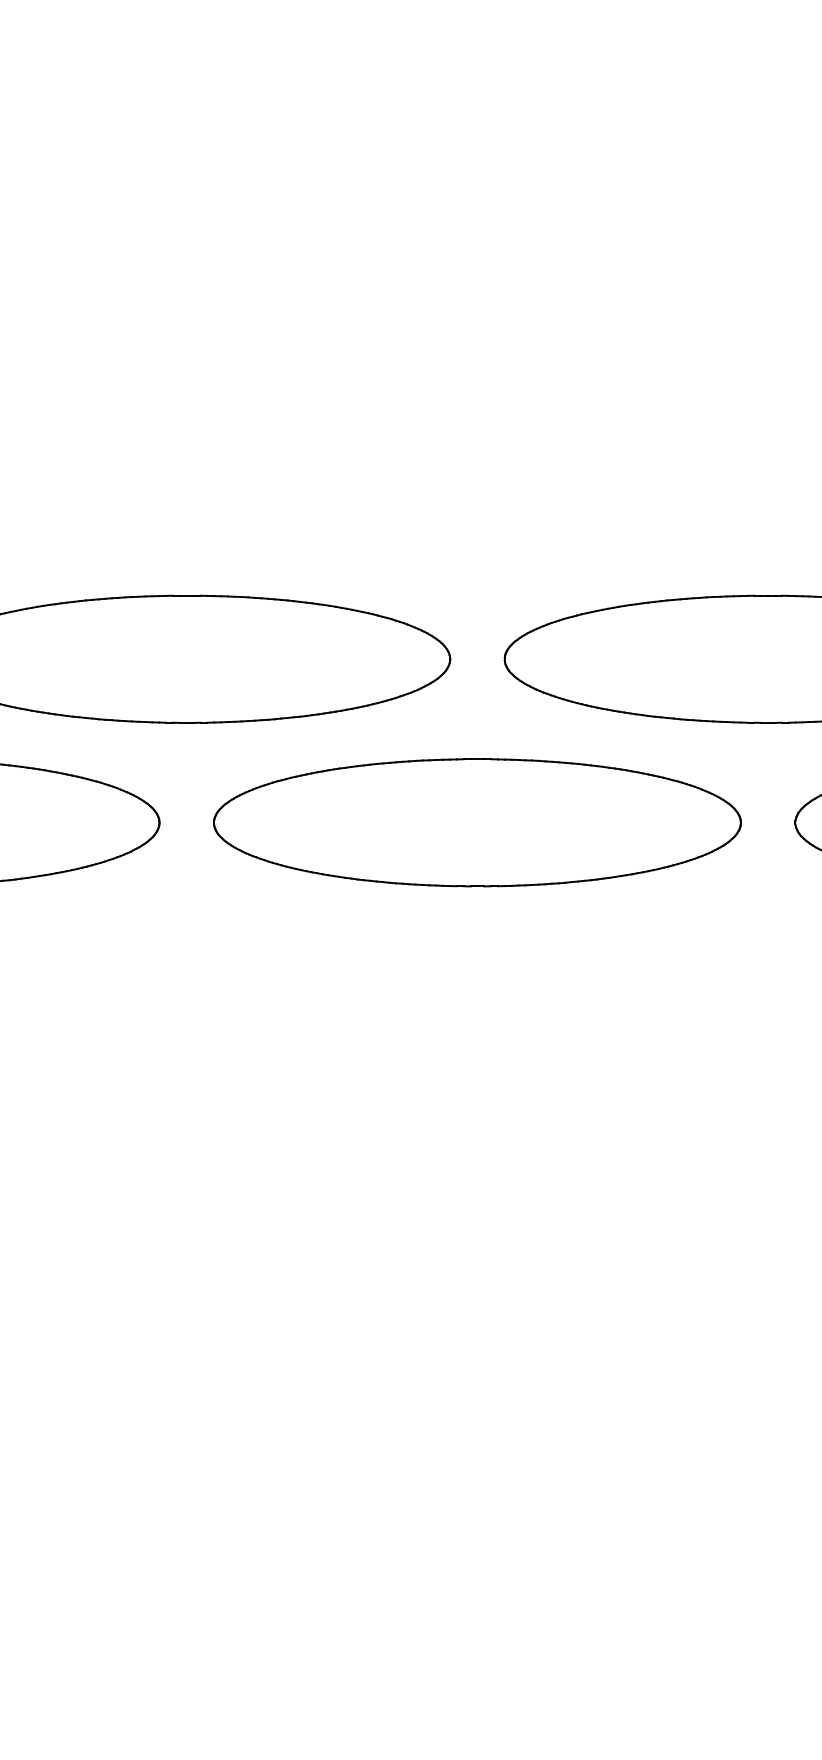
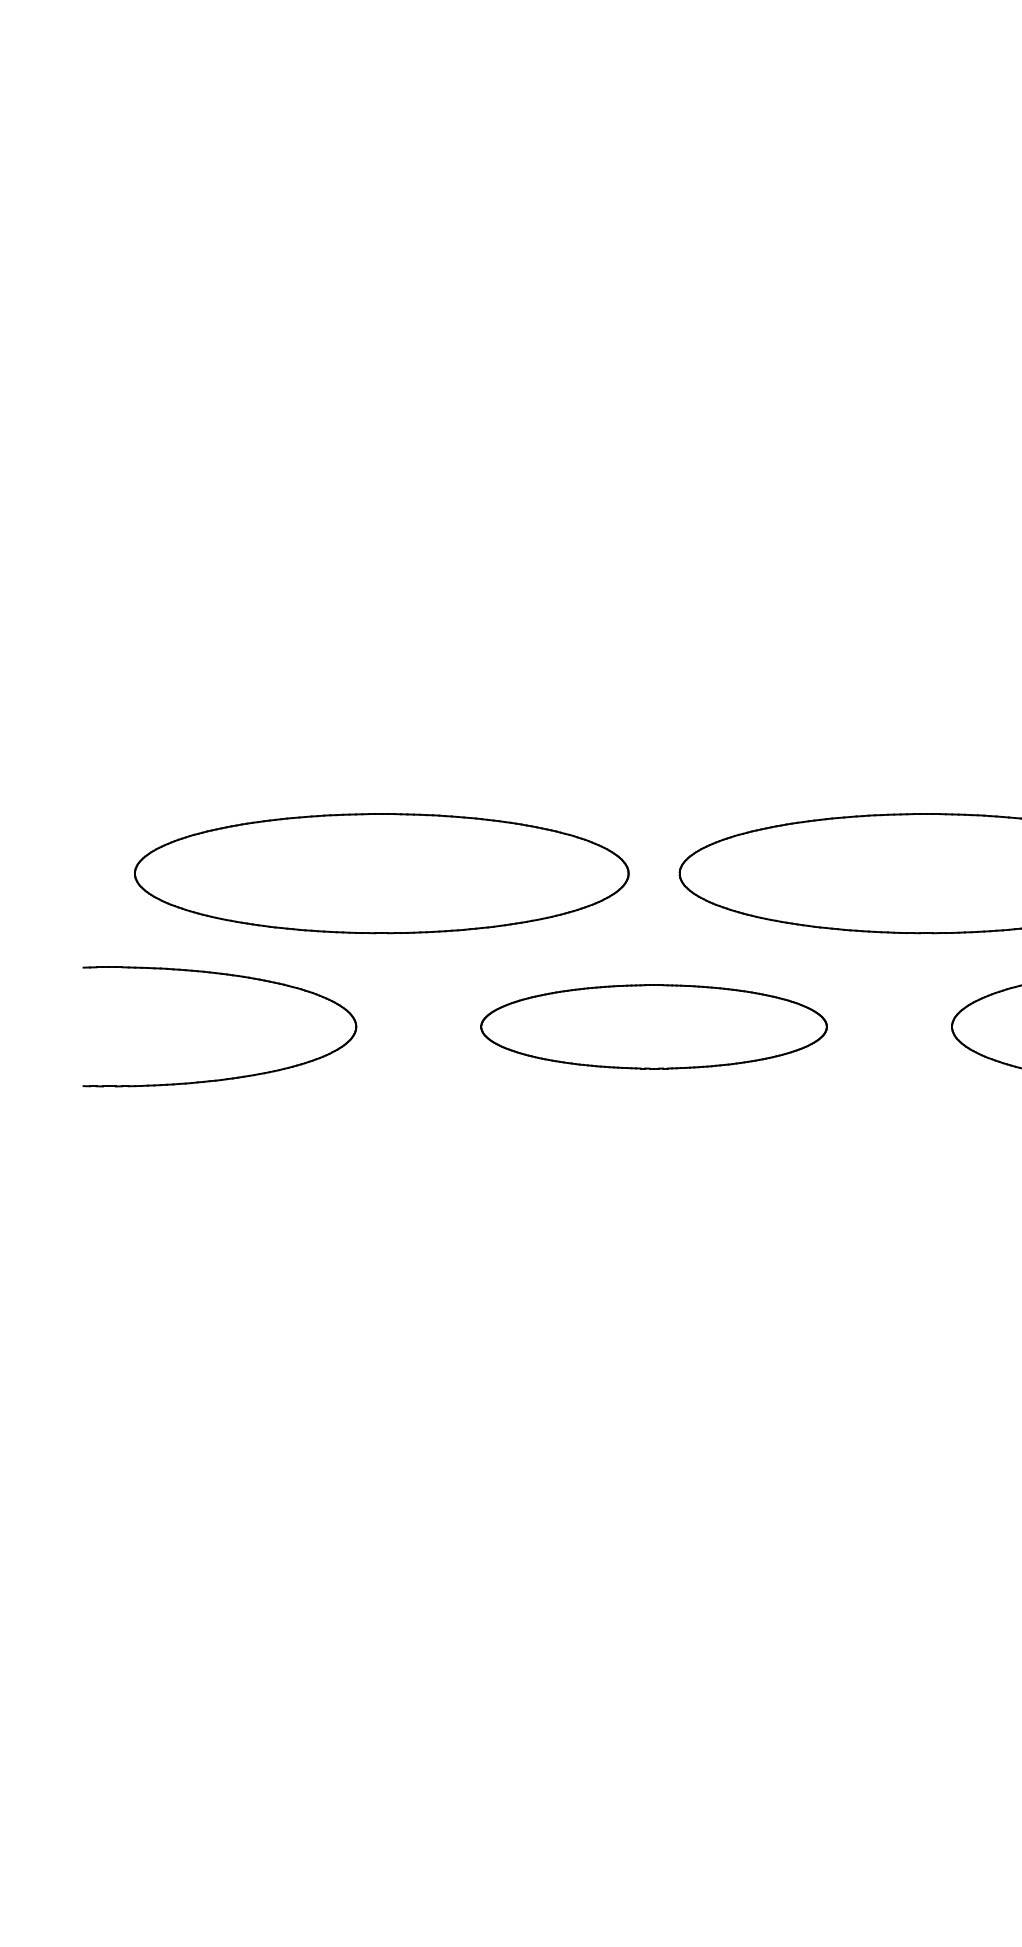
part: (476, 822) -> (653, 1026), size x0.7

